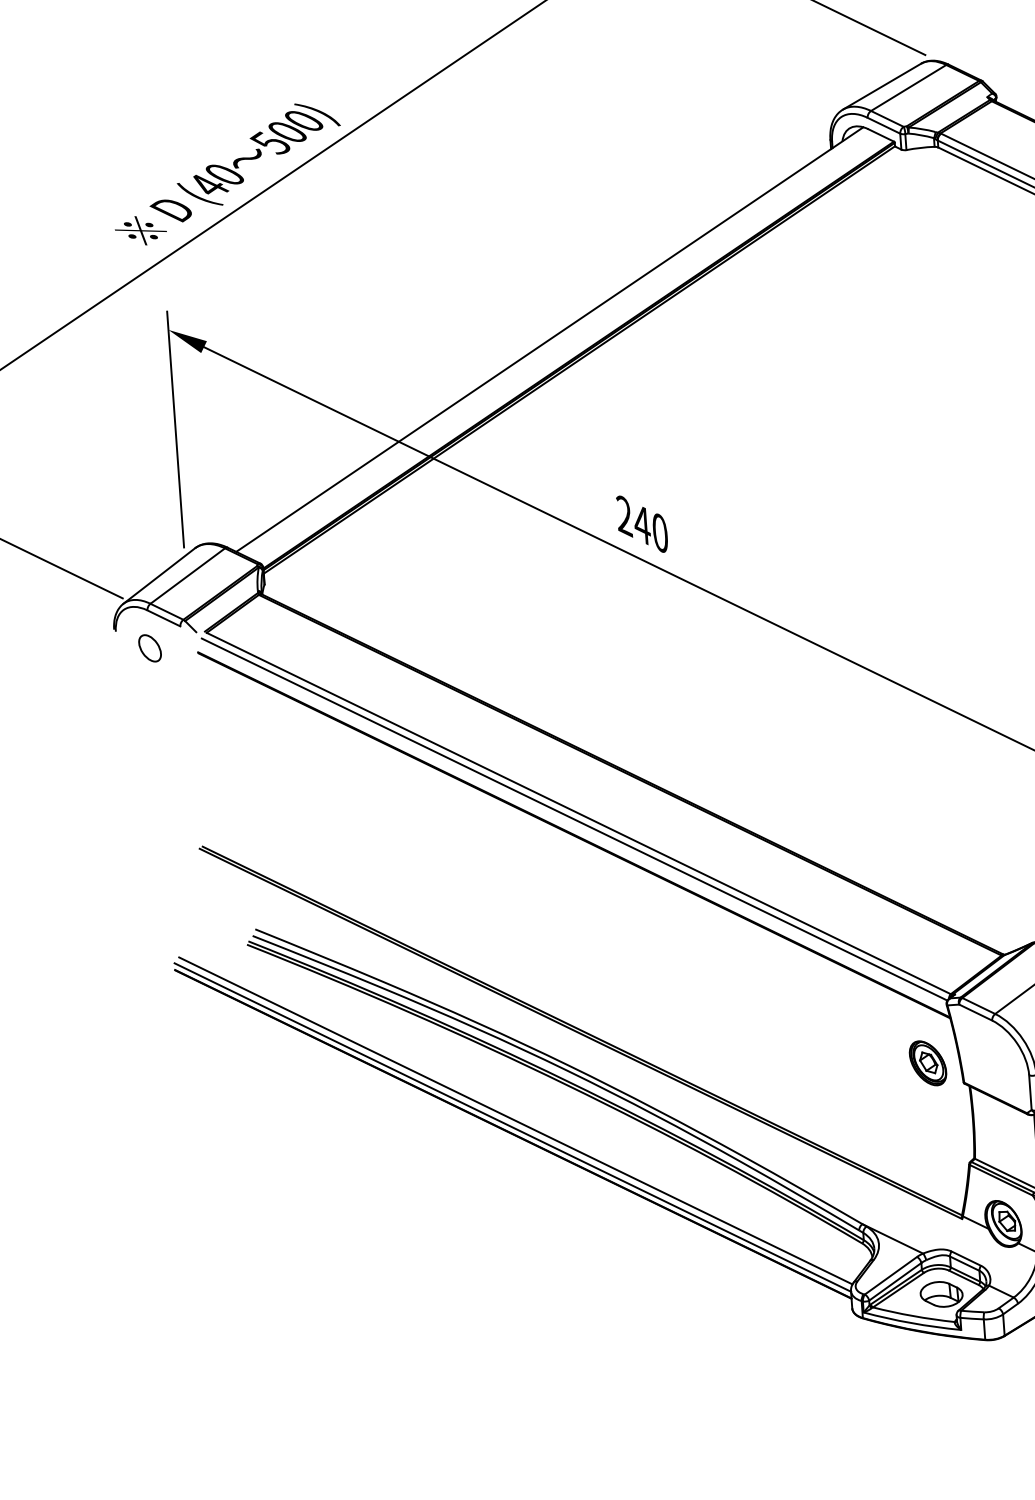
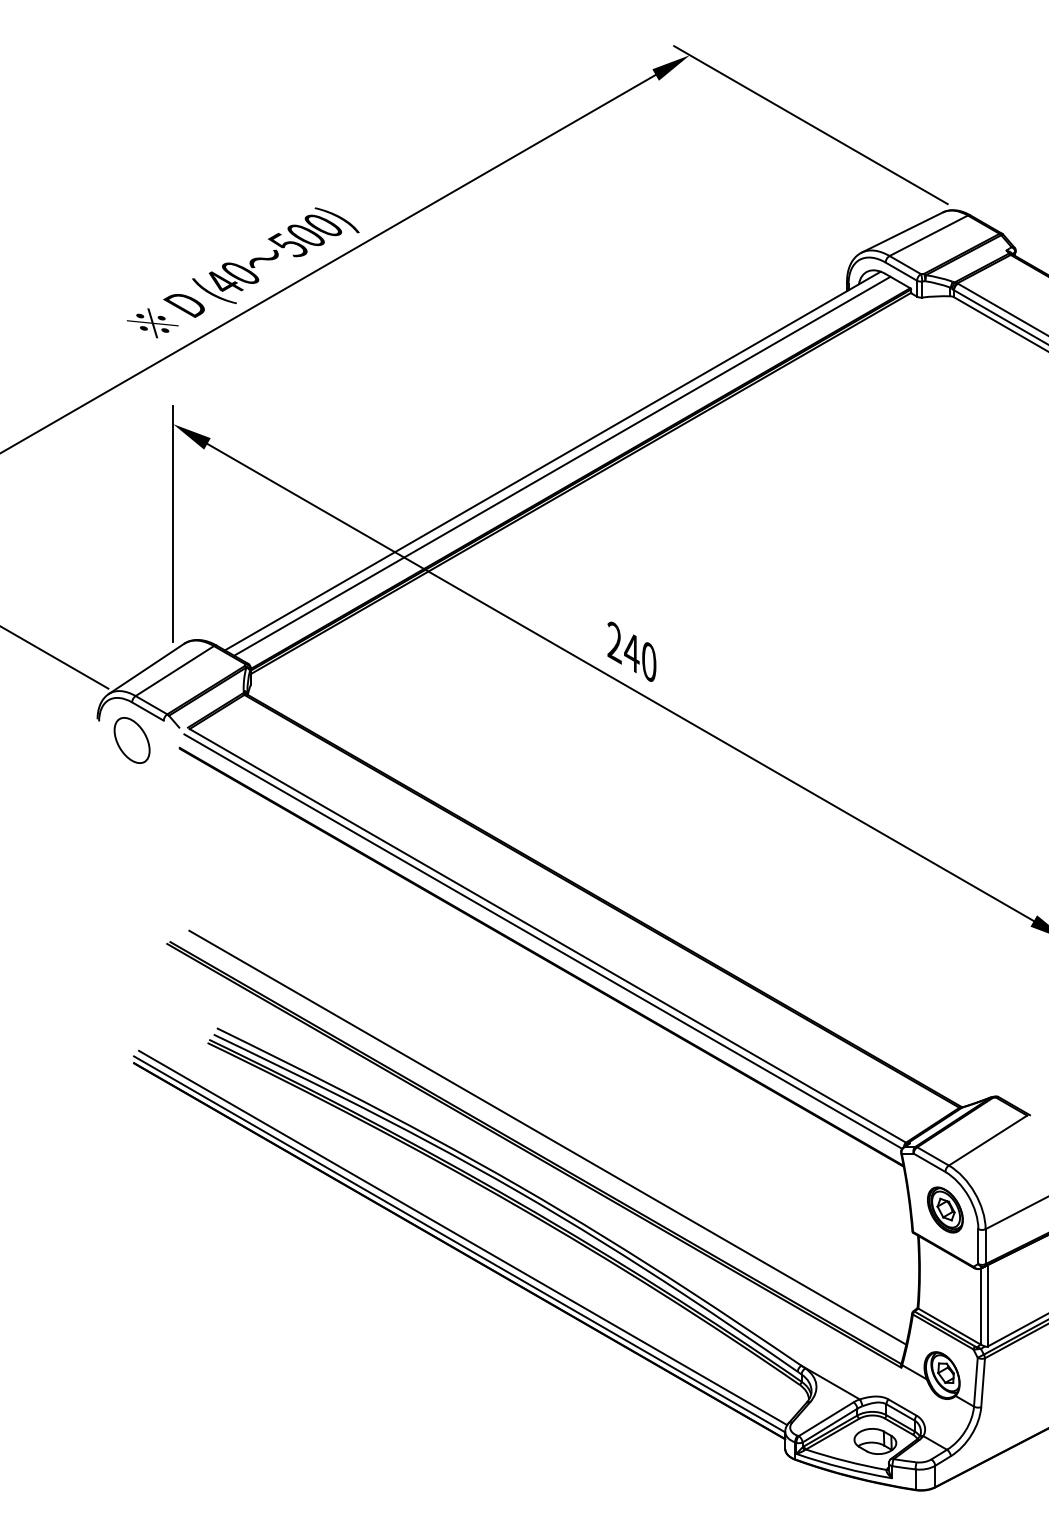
line: (559, 343) -> (562, 465), added
part: (149, 648) -> (131, 740), size x1.67
line: (592, 1014) -> (547, 1137), added
part: (928, 1062) -> (945, 1209), moved

